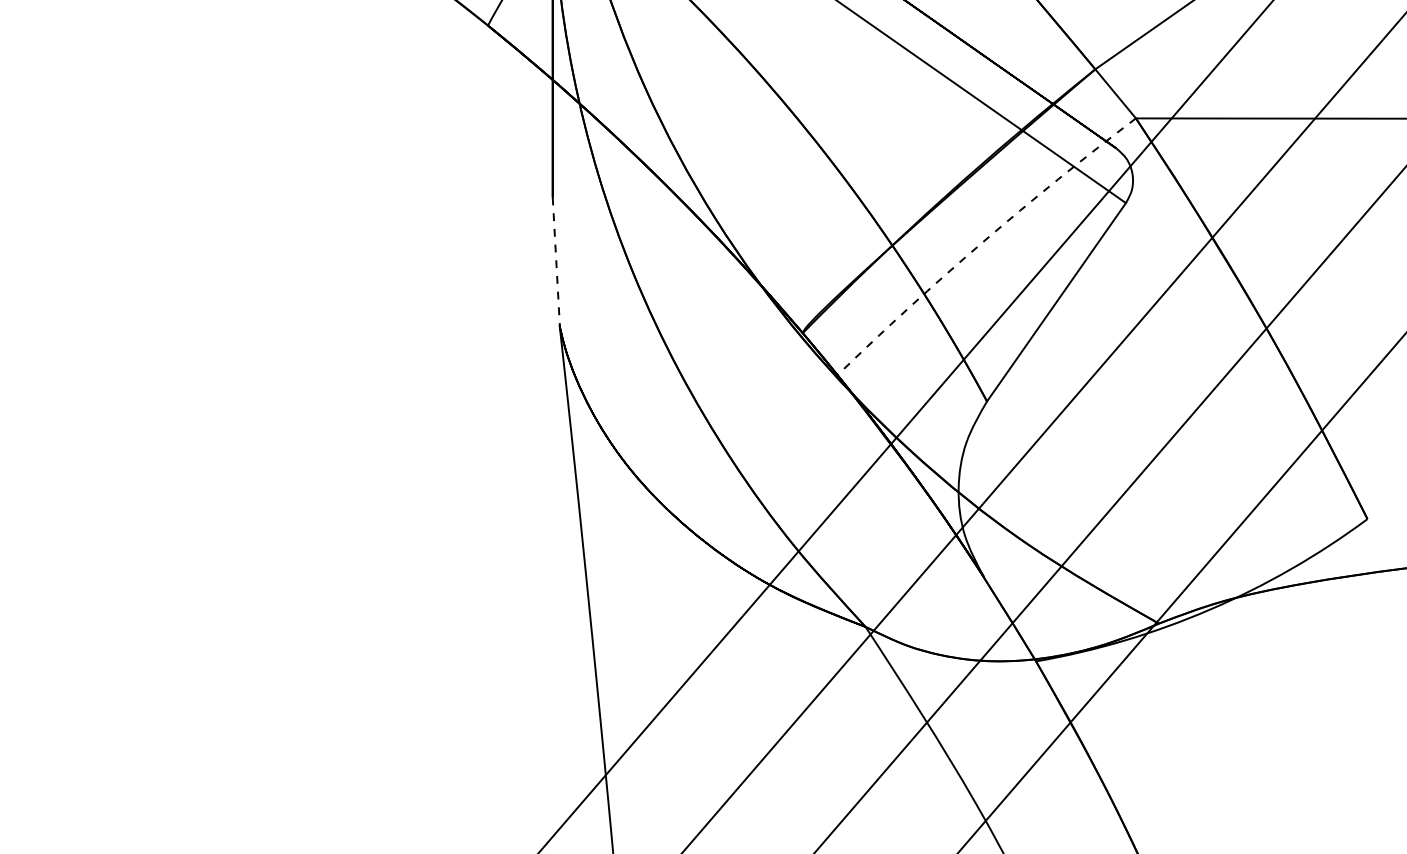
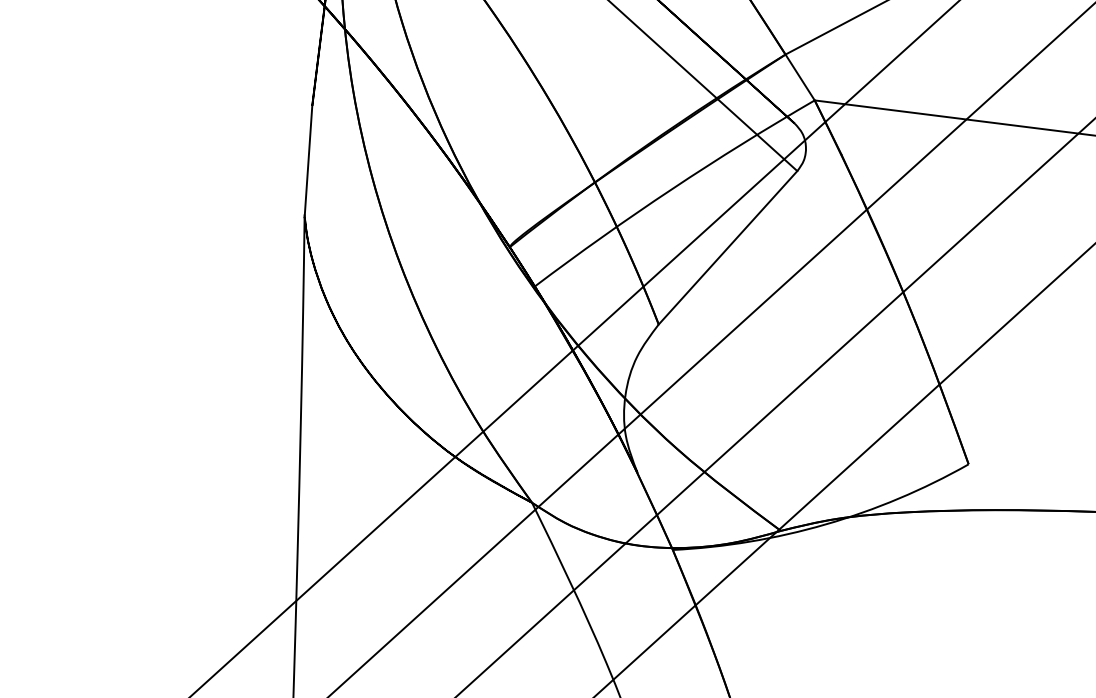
arc: (982, 242) -> (671, 189), dashed -> solid
line: (556, 263) -> (308, 162), dashed -> solid

